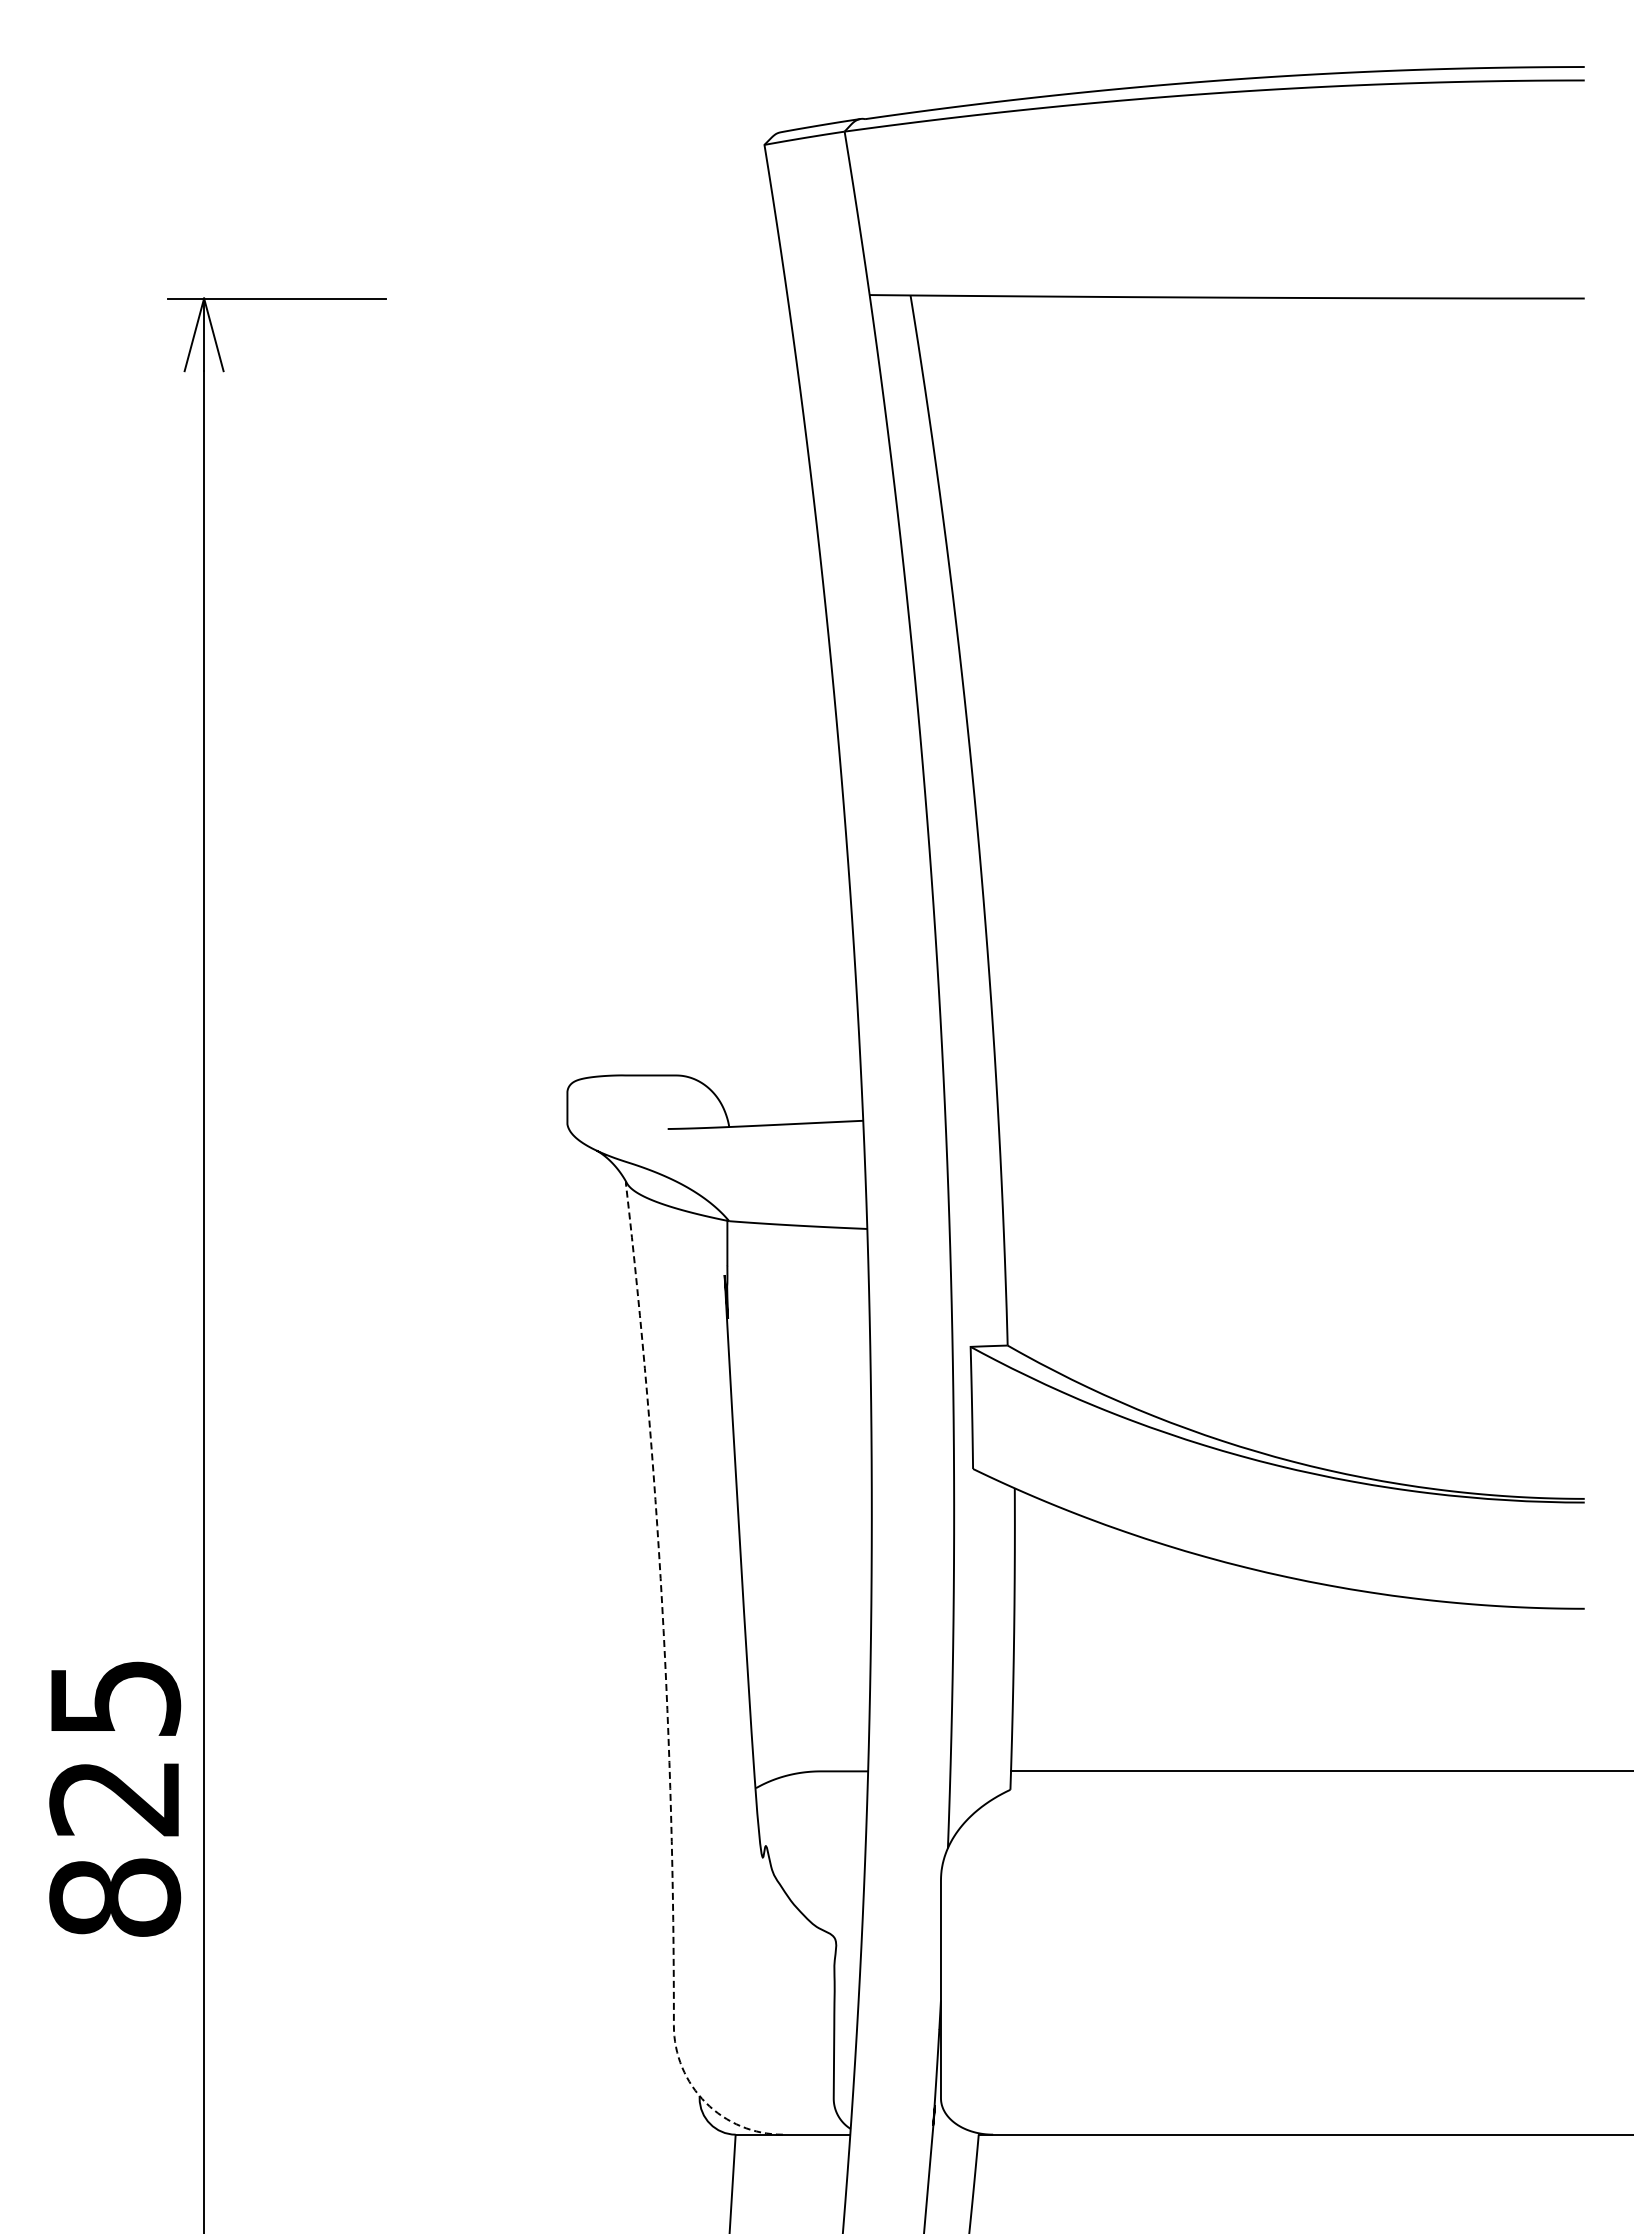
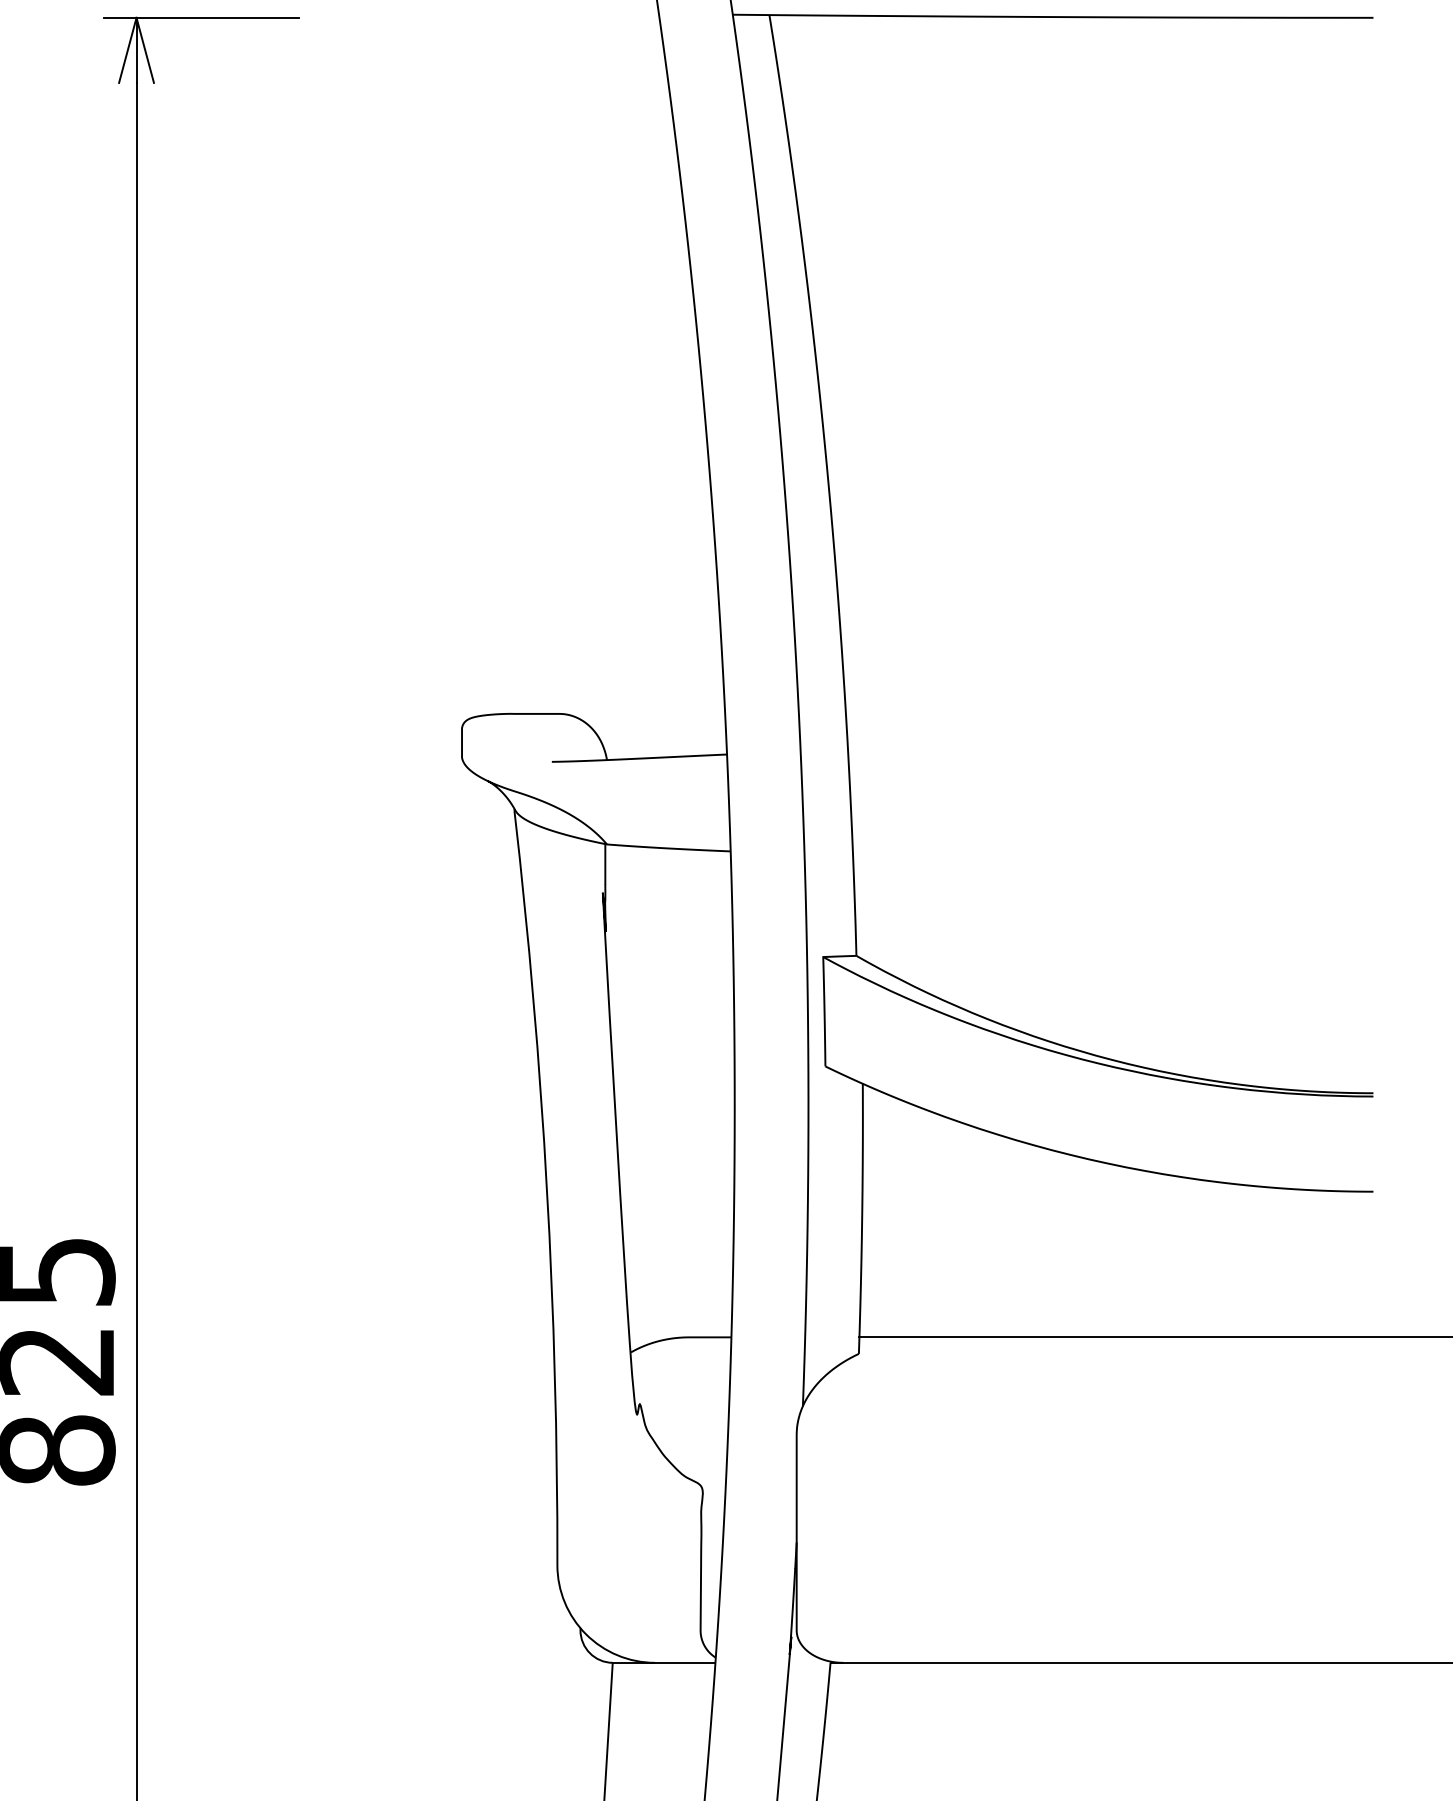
line: (666, 1699) -> (550, 1272), dashed -> solid

